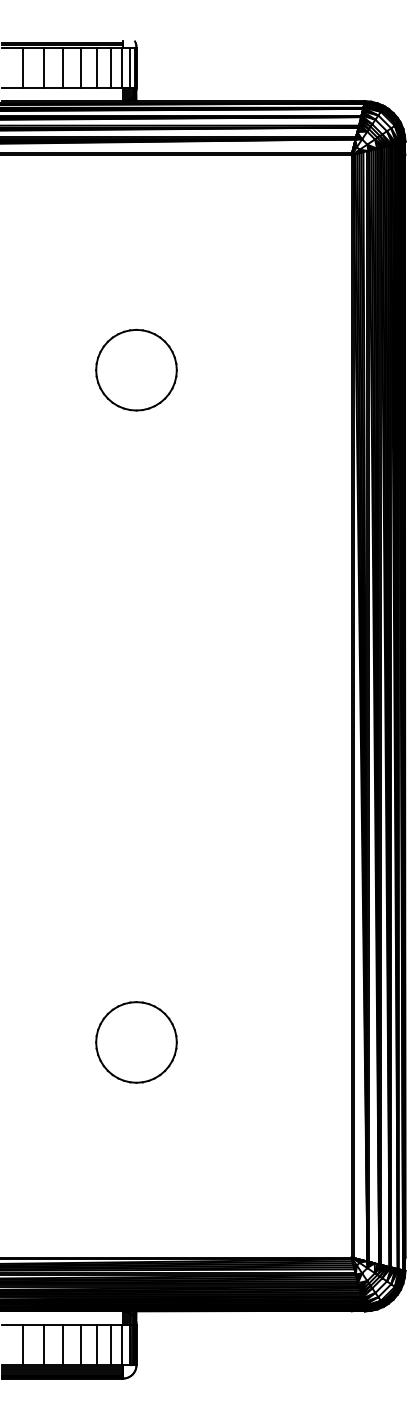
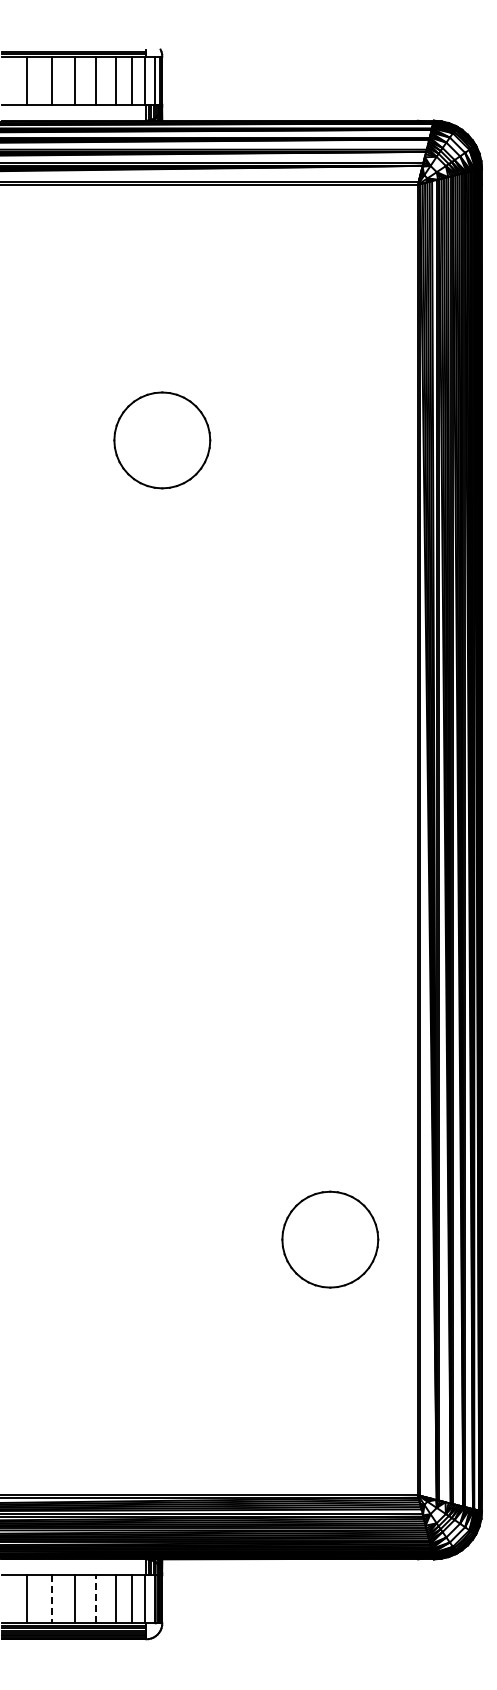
part: (136, 1042) -> (330, 1239), moved
line: (43, 1345) -> (51, 1599), solid -> dashed
line: (81, 1345) -> (96, 1599), solid -> dashed

